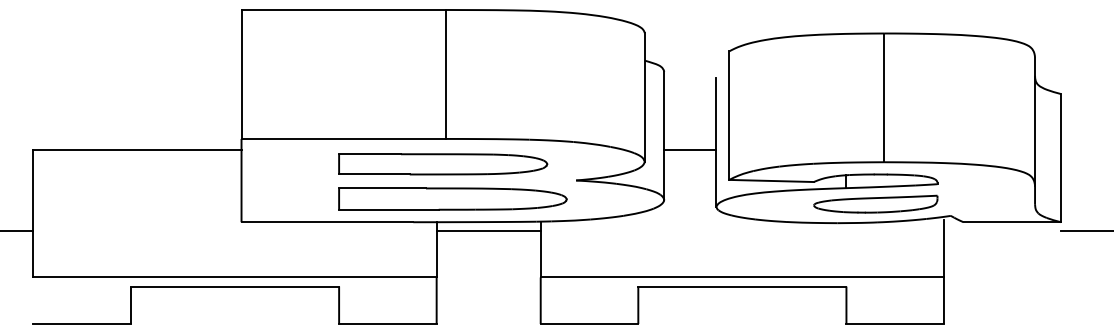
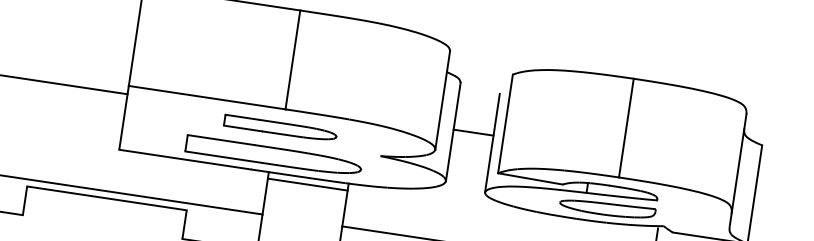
line: (690, 149) -> (473, 132), moved
part: (443, 164) -> (280, 128), size x0.7
part: (452, 198) -> (273, 155), moved

